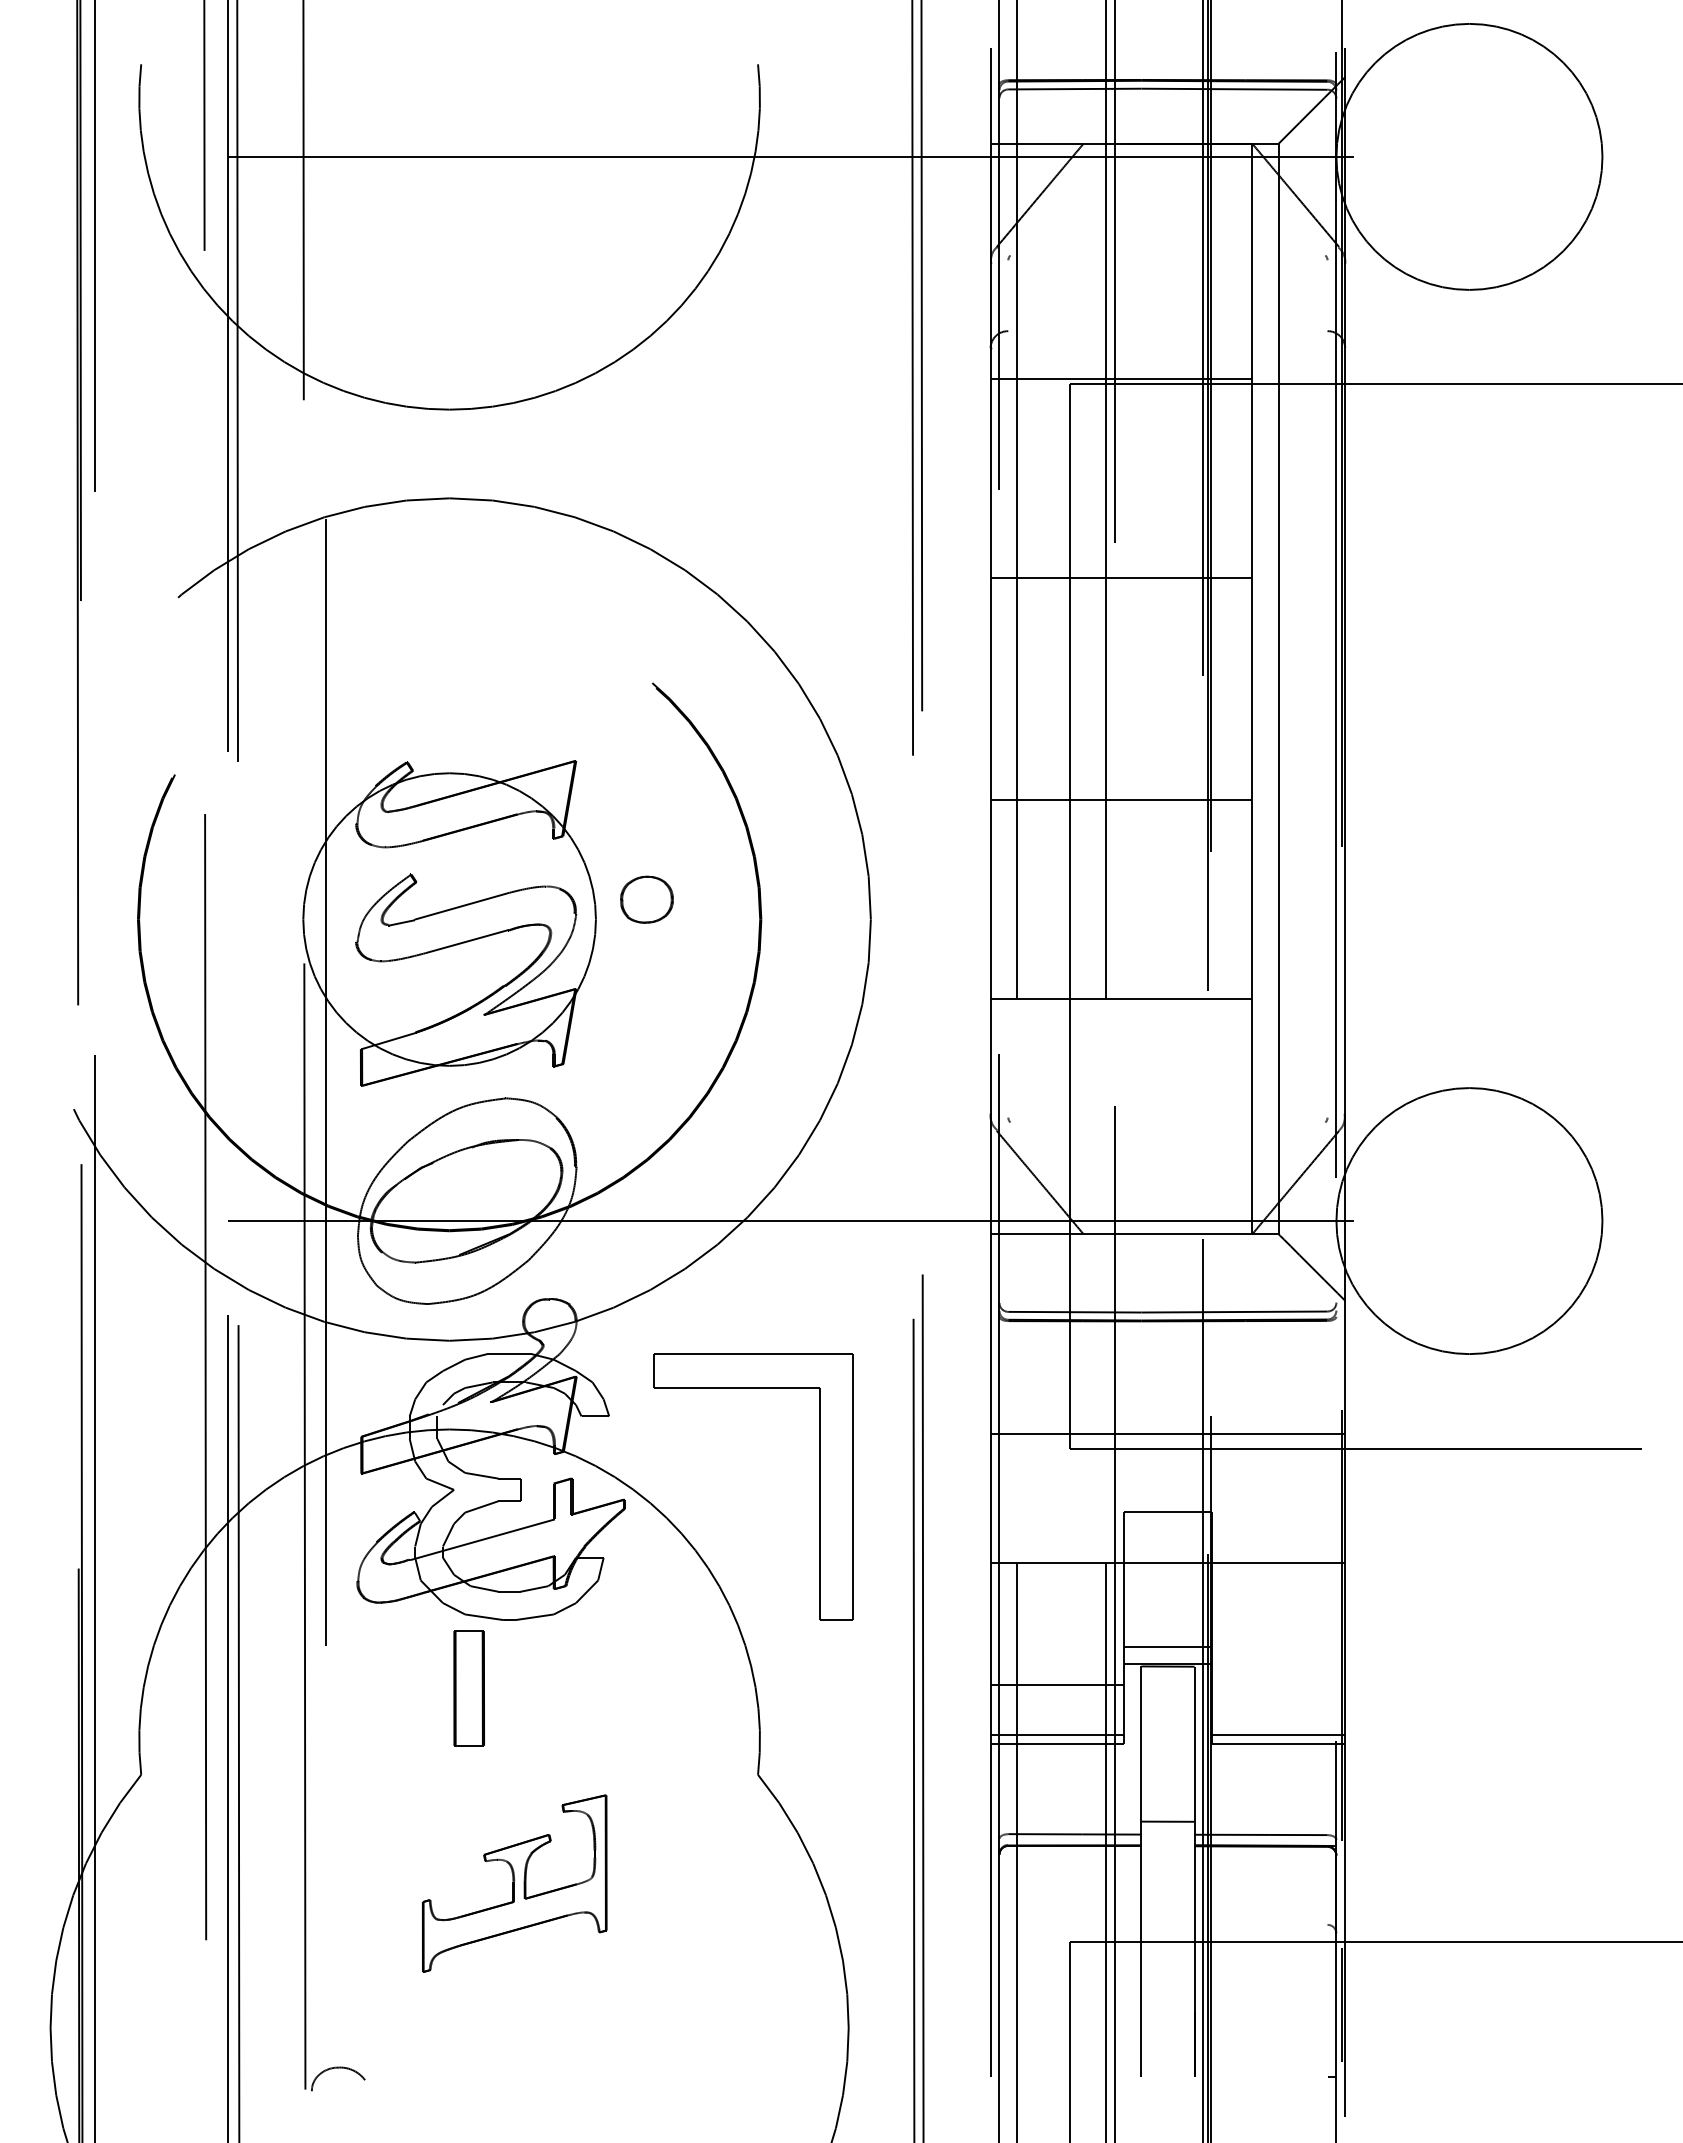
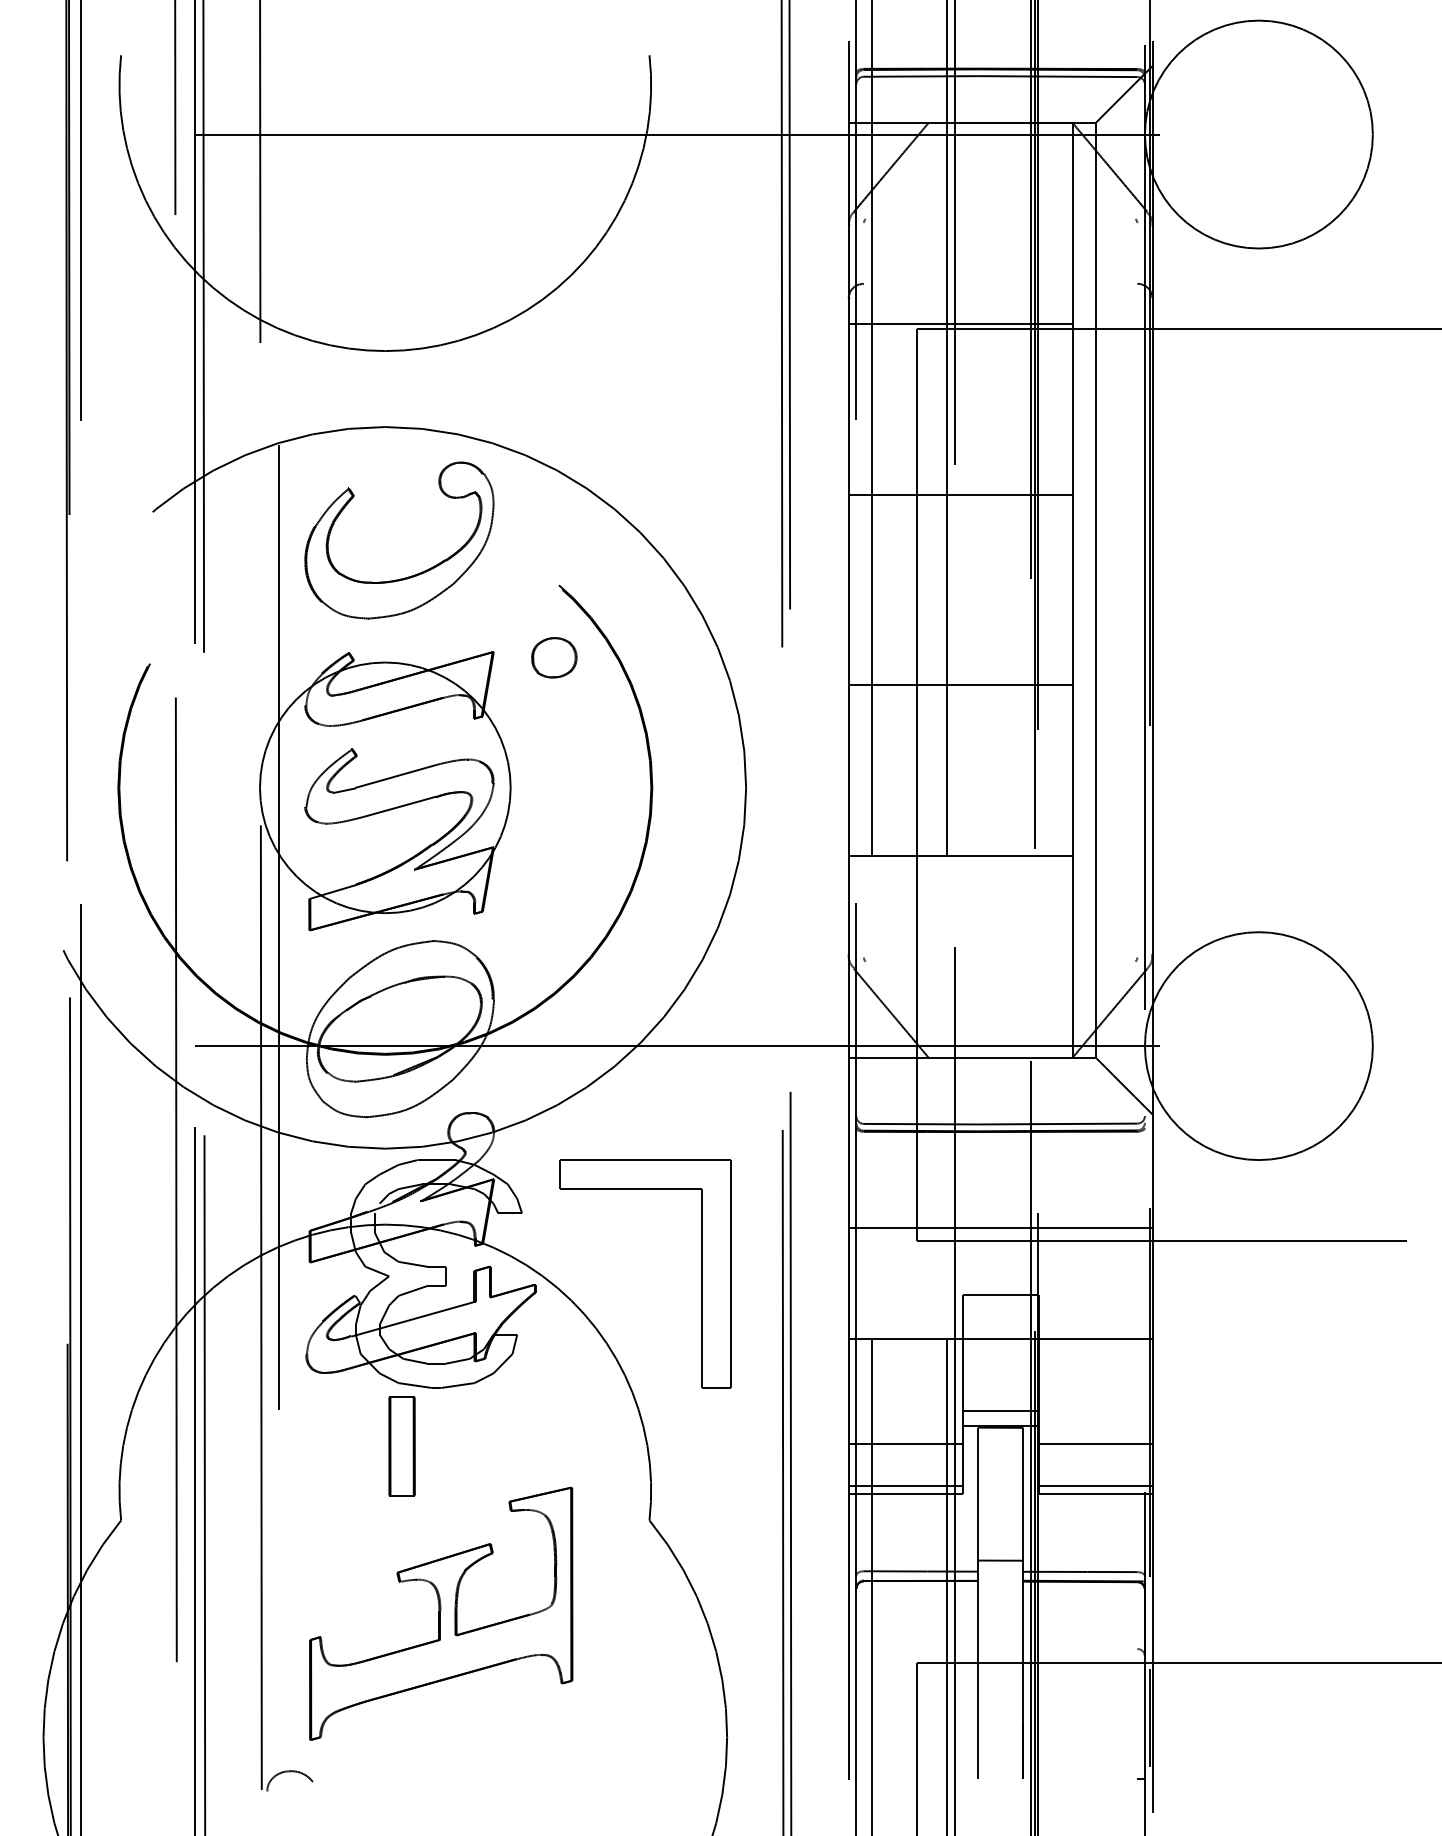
part: (474, 673) -> (406, 577), added
part: (646, 899) -> (553, 657), moved
line: (1278, 1685) -> (1095, 1443), added
part: (514, 1883) -> (440, 1613), size x1.67

